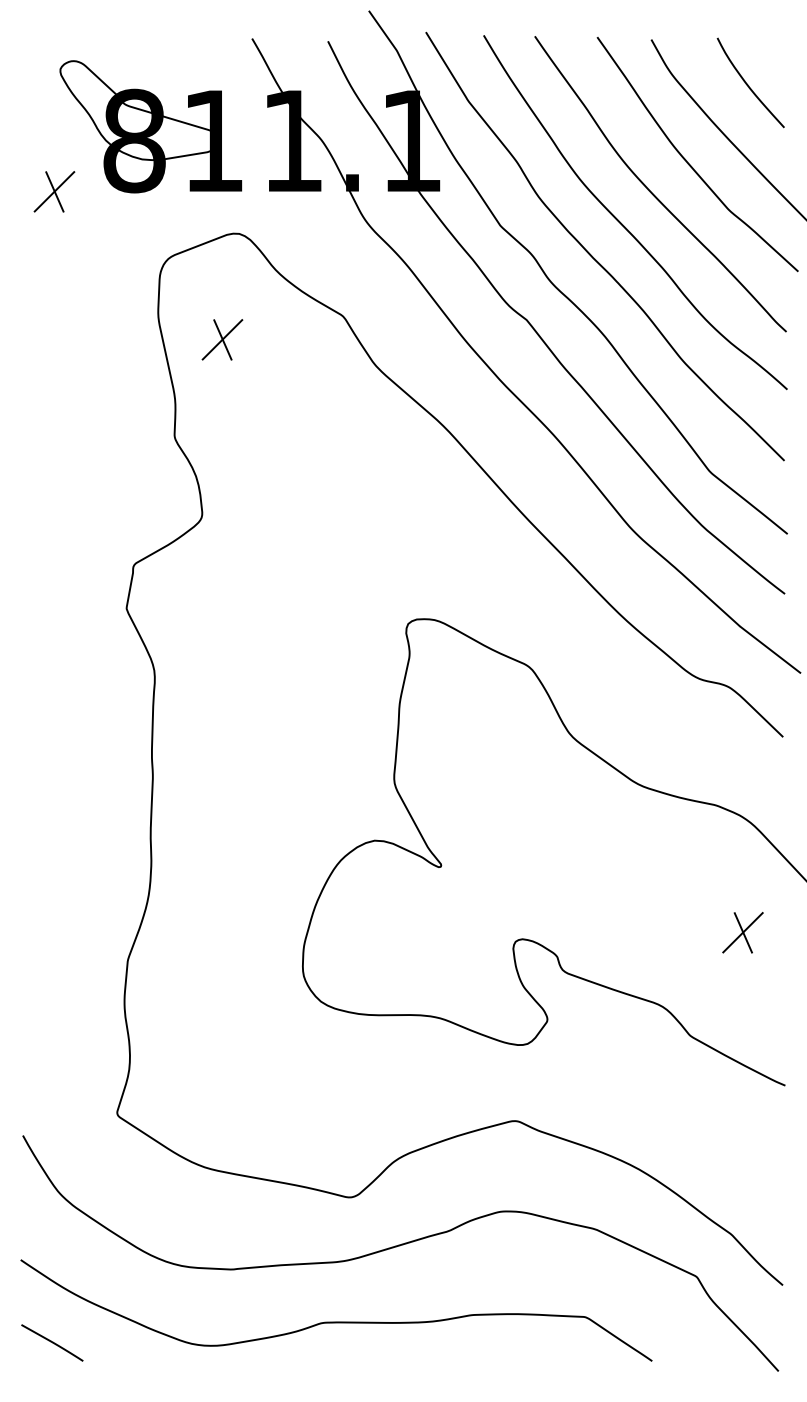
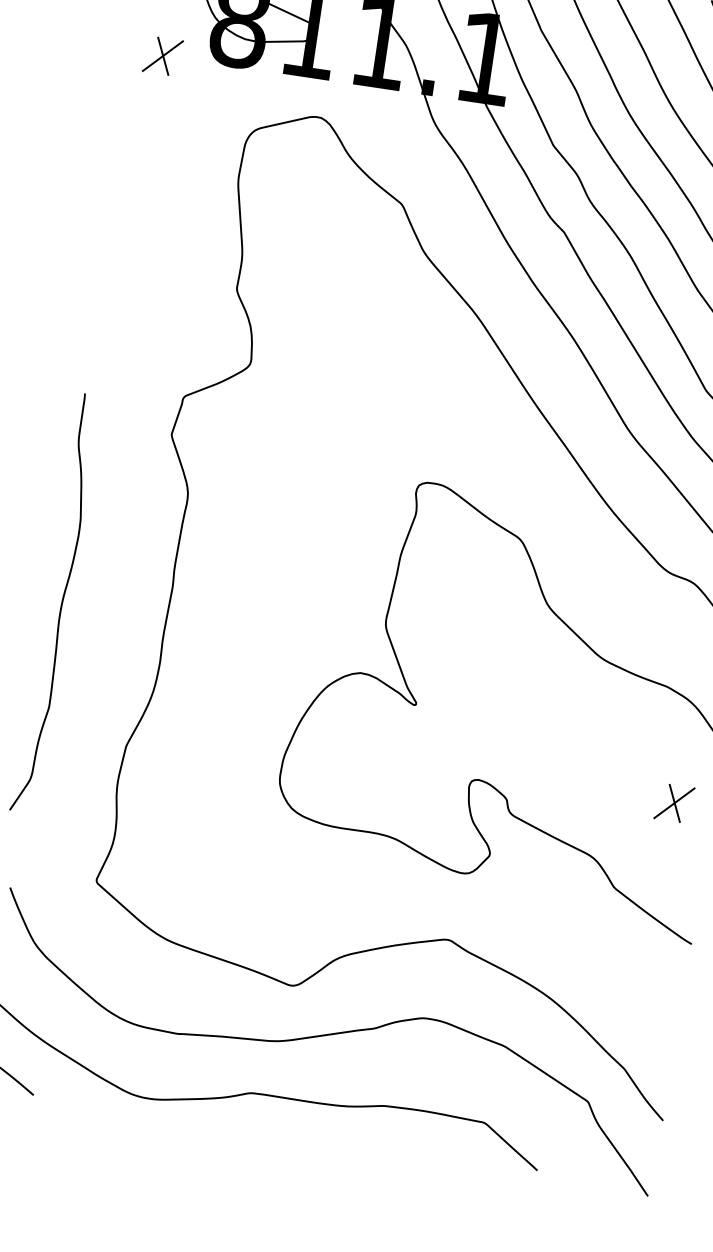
part: (222, 339) -> (292, 209), removed
curve: (32, 813) -> (61, 603), added

